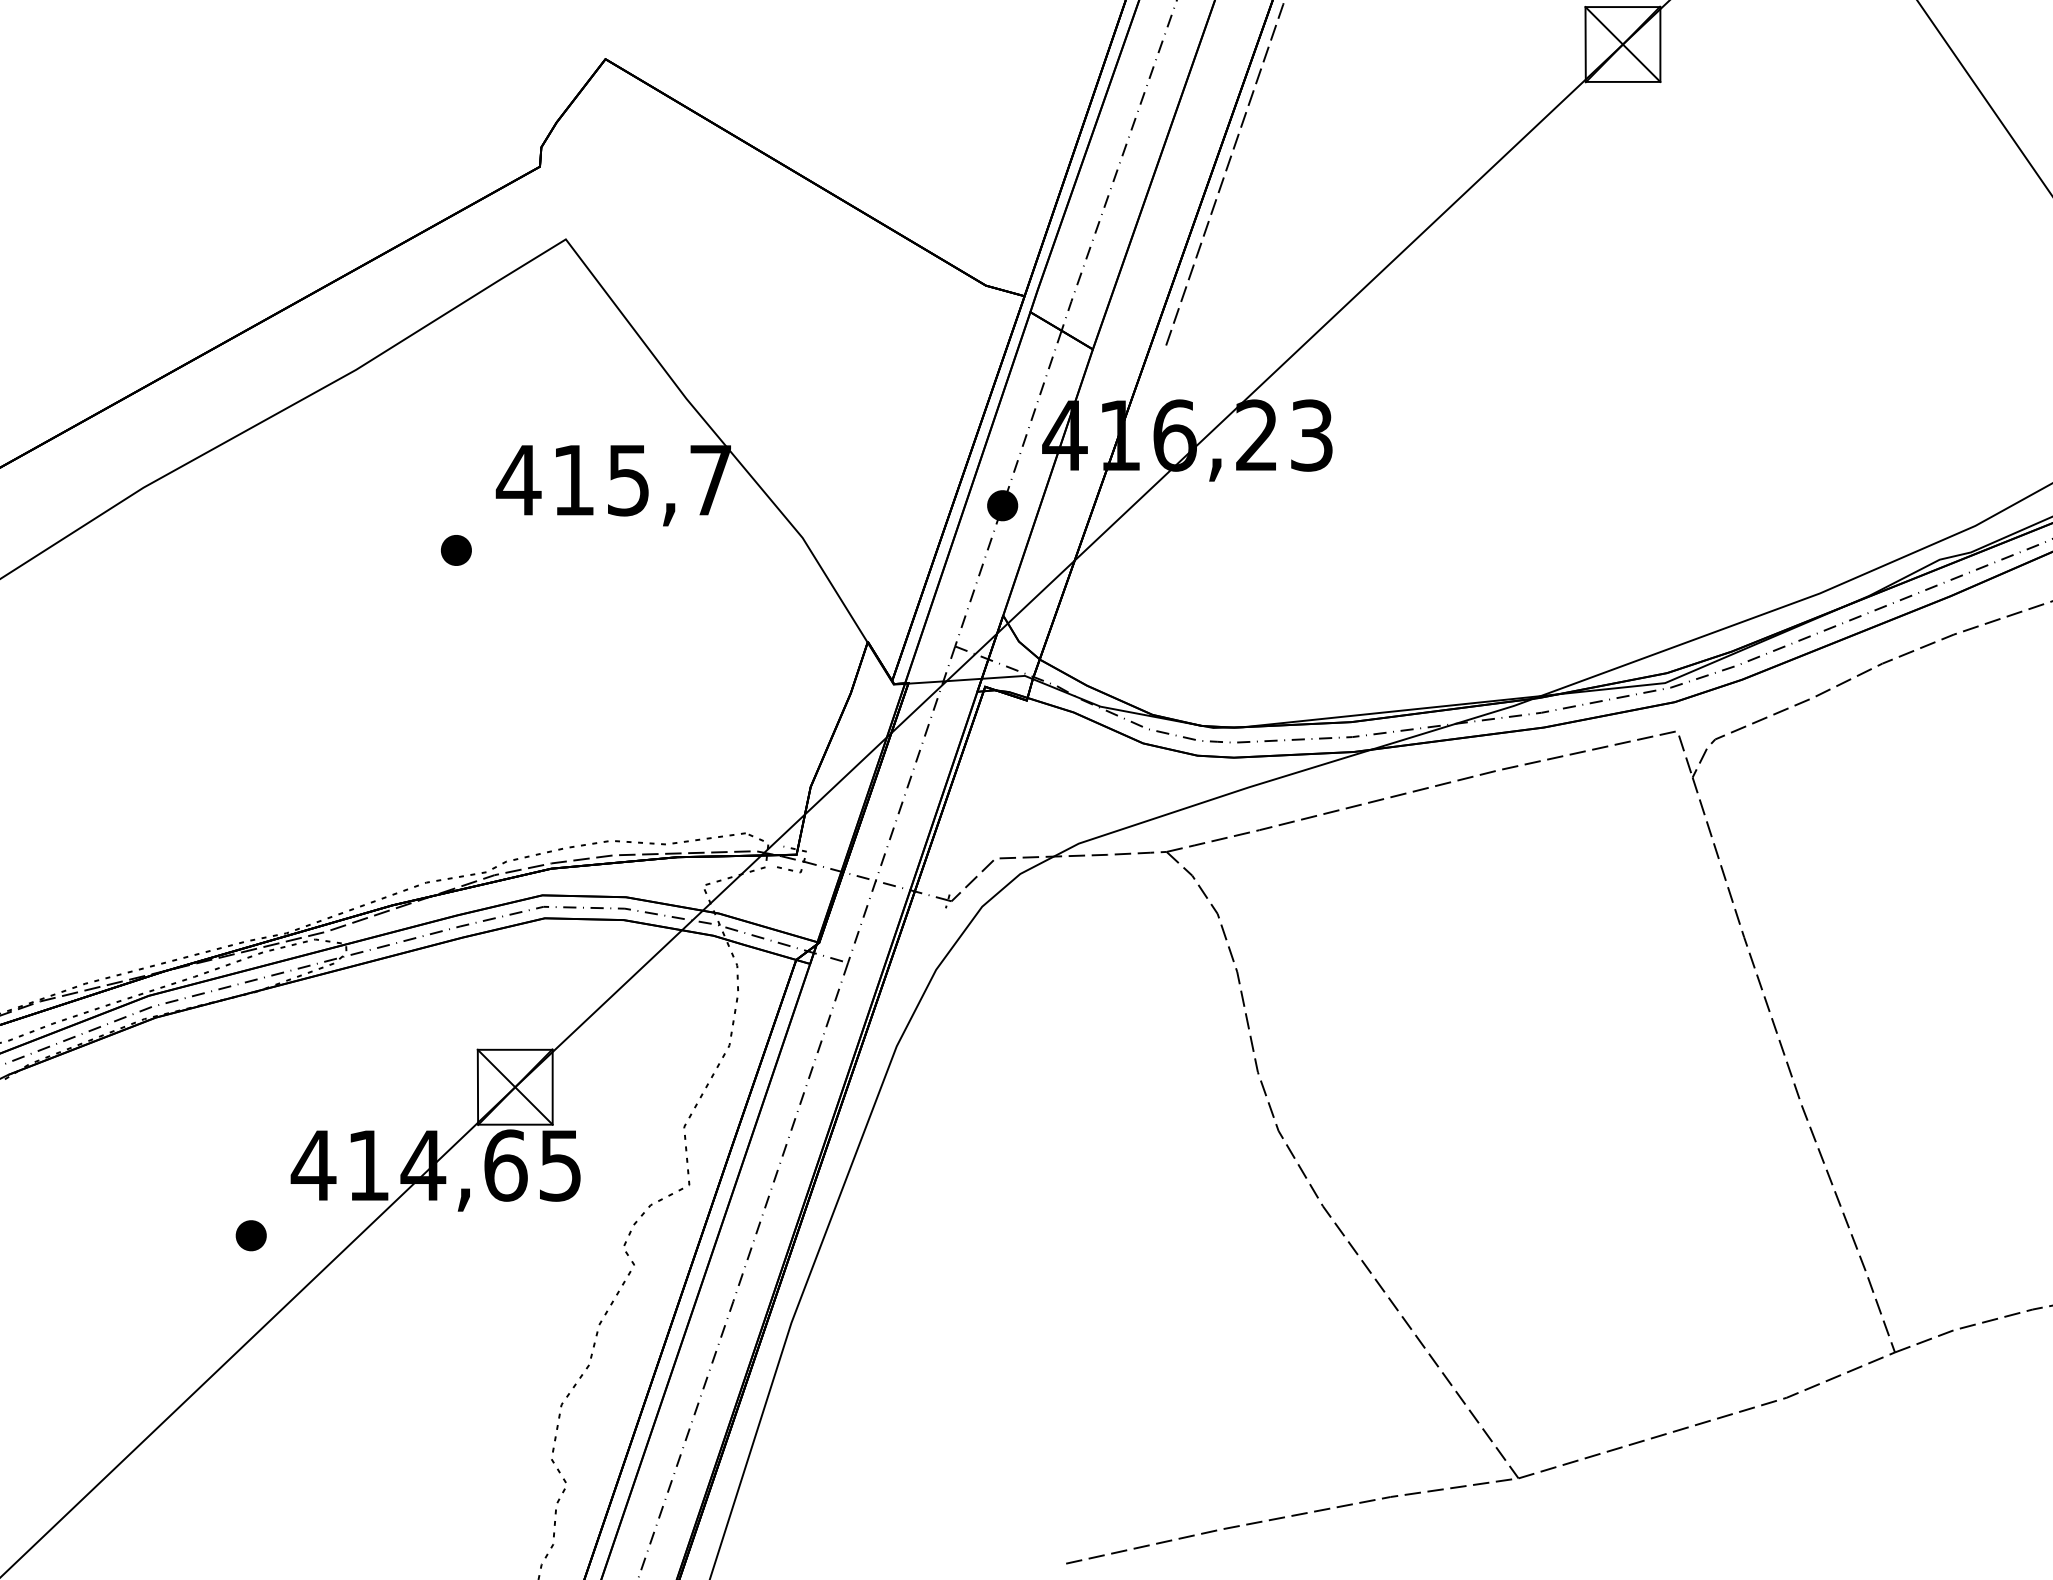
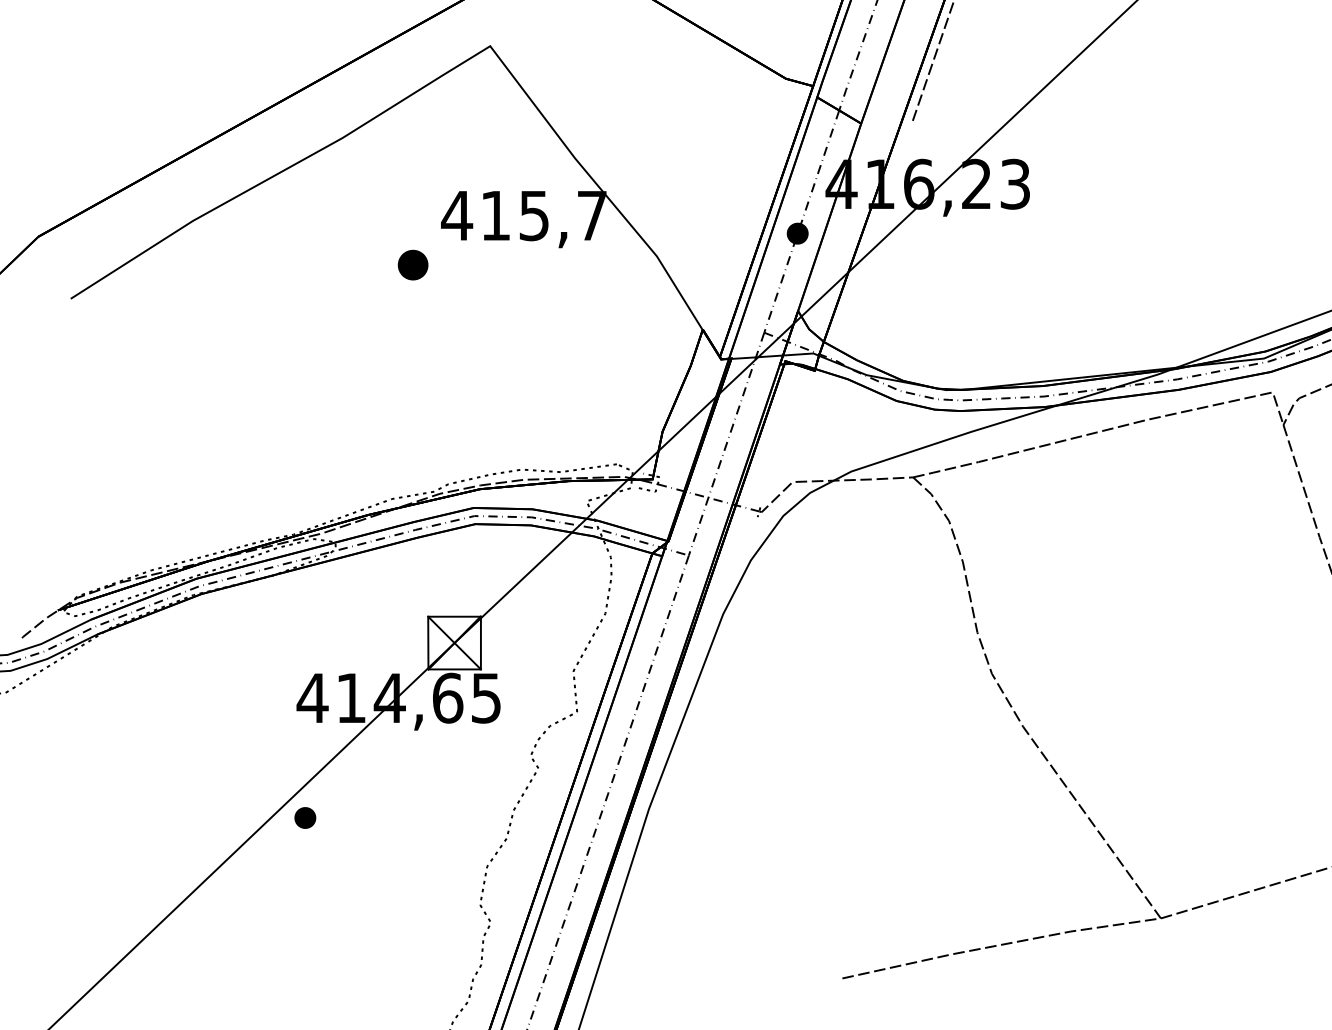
part: (456, 550) -> (413, 265), size x1.4
part: (250, 1235) -> (304, 817), moved

